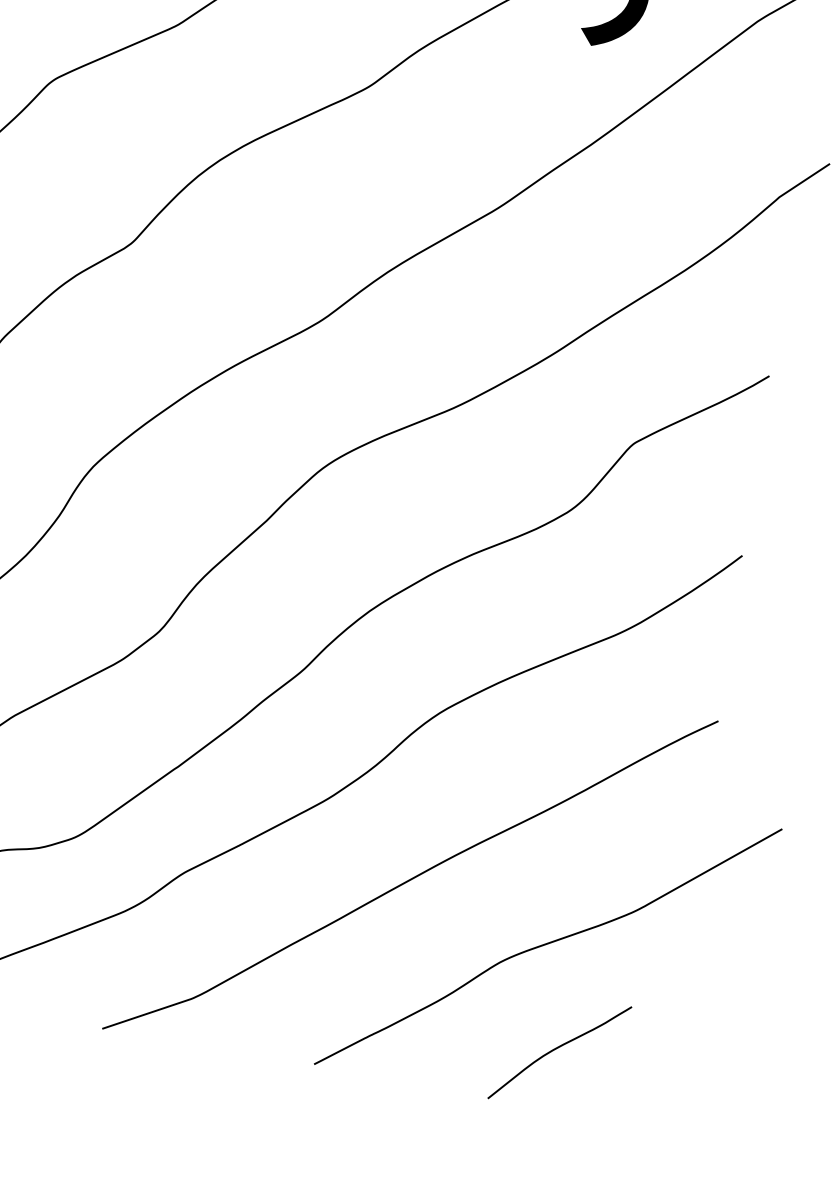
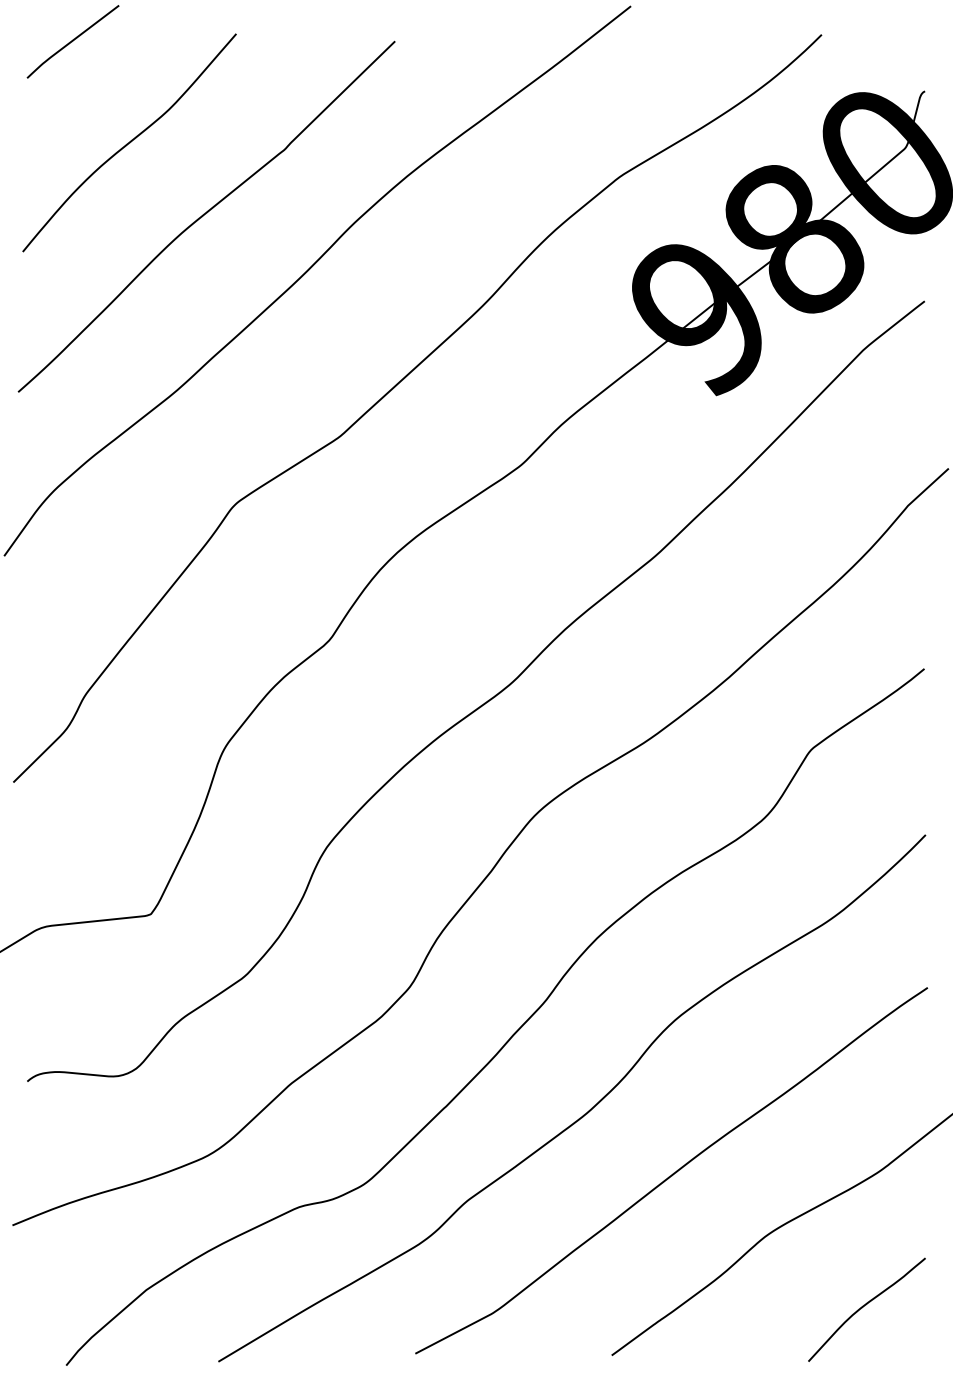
curve: (557, 1048) -> (864, 1306), moved

